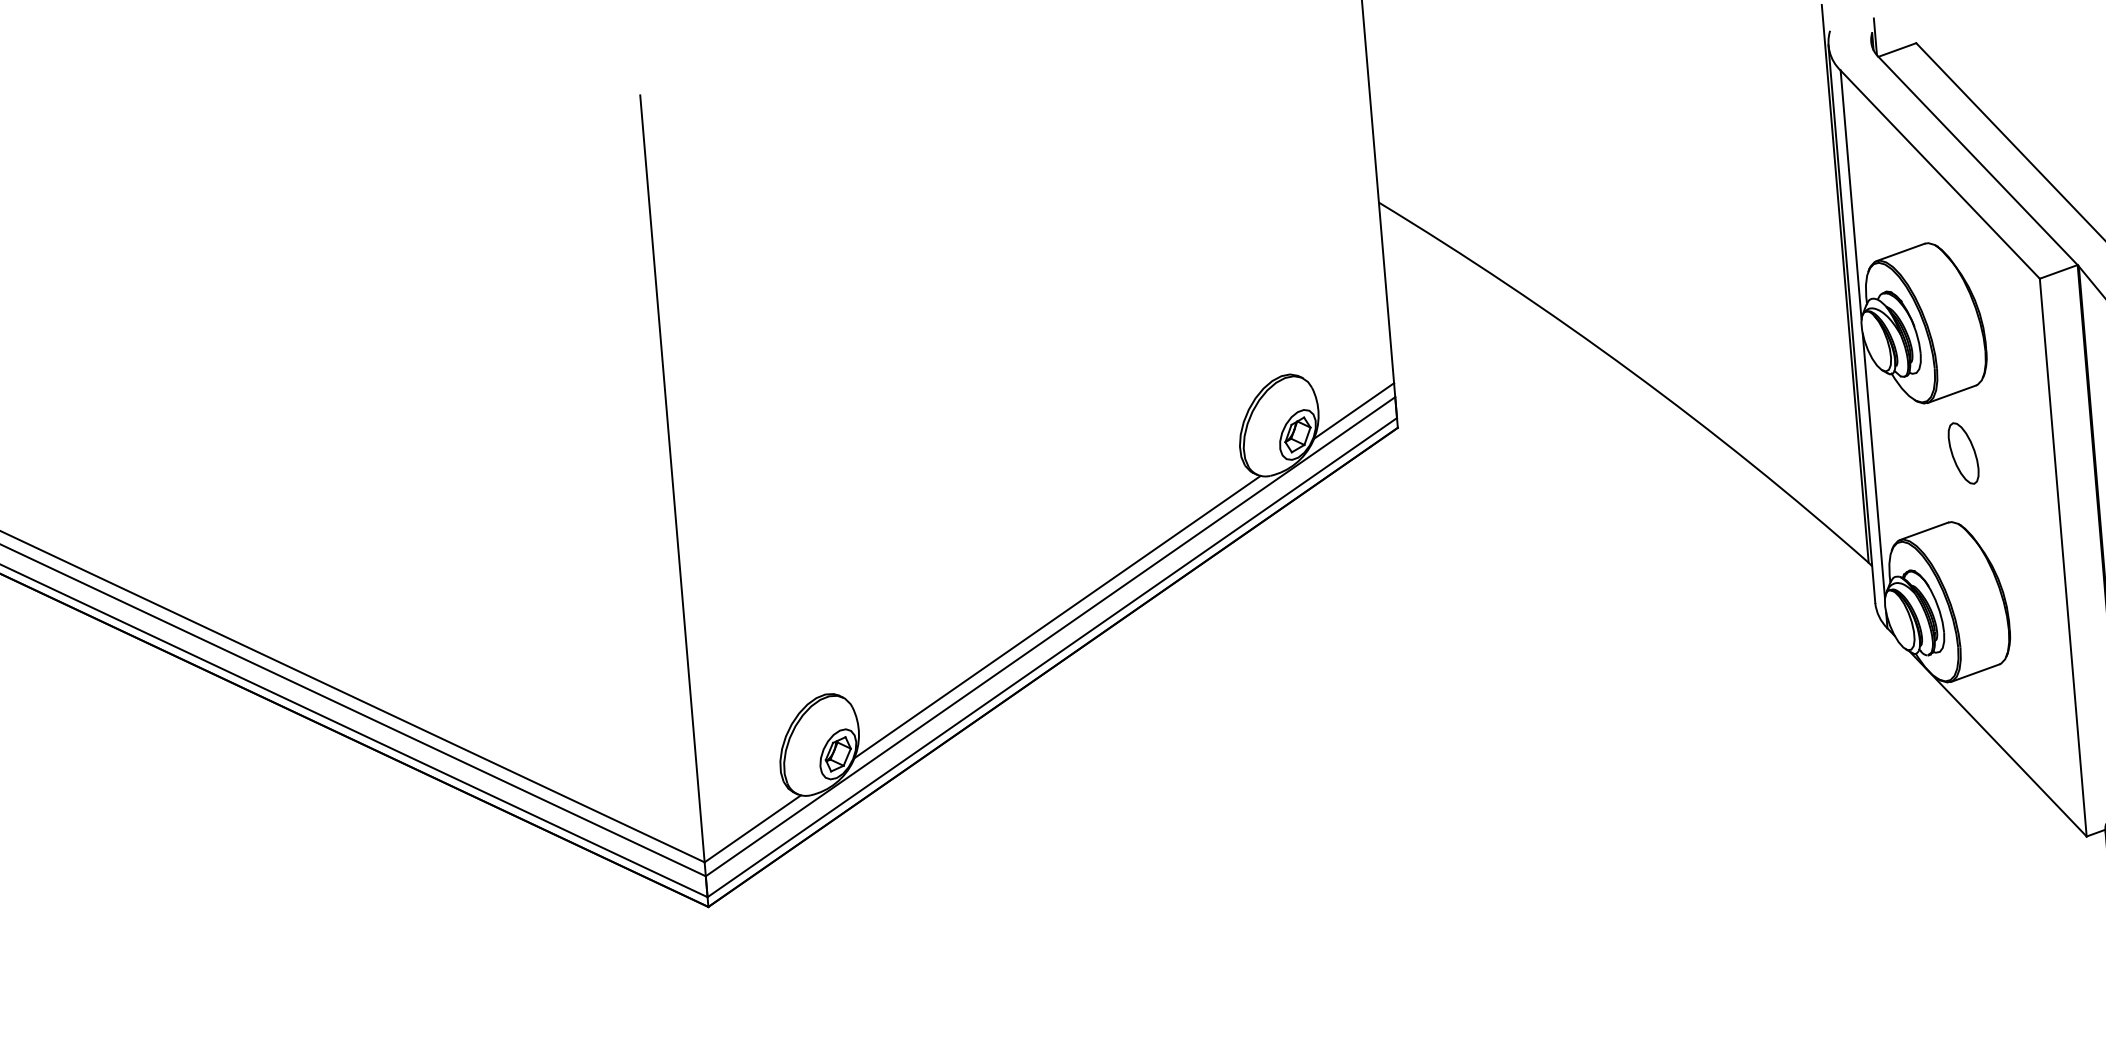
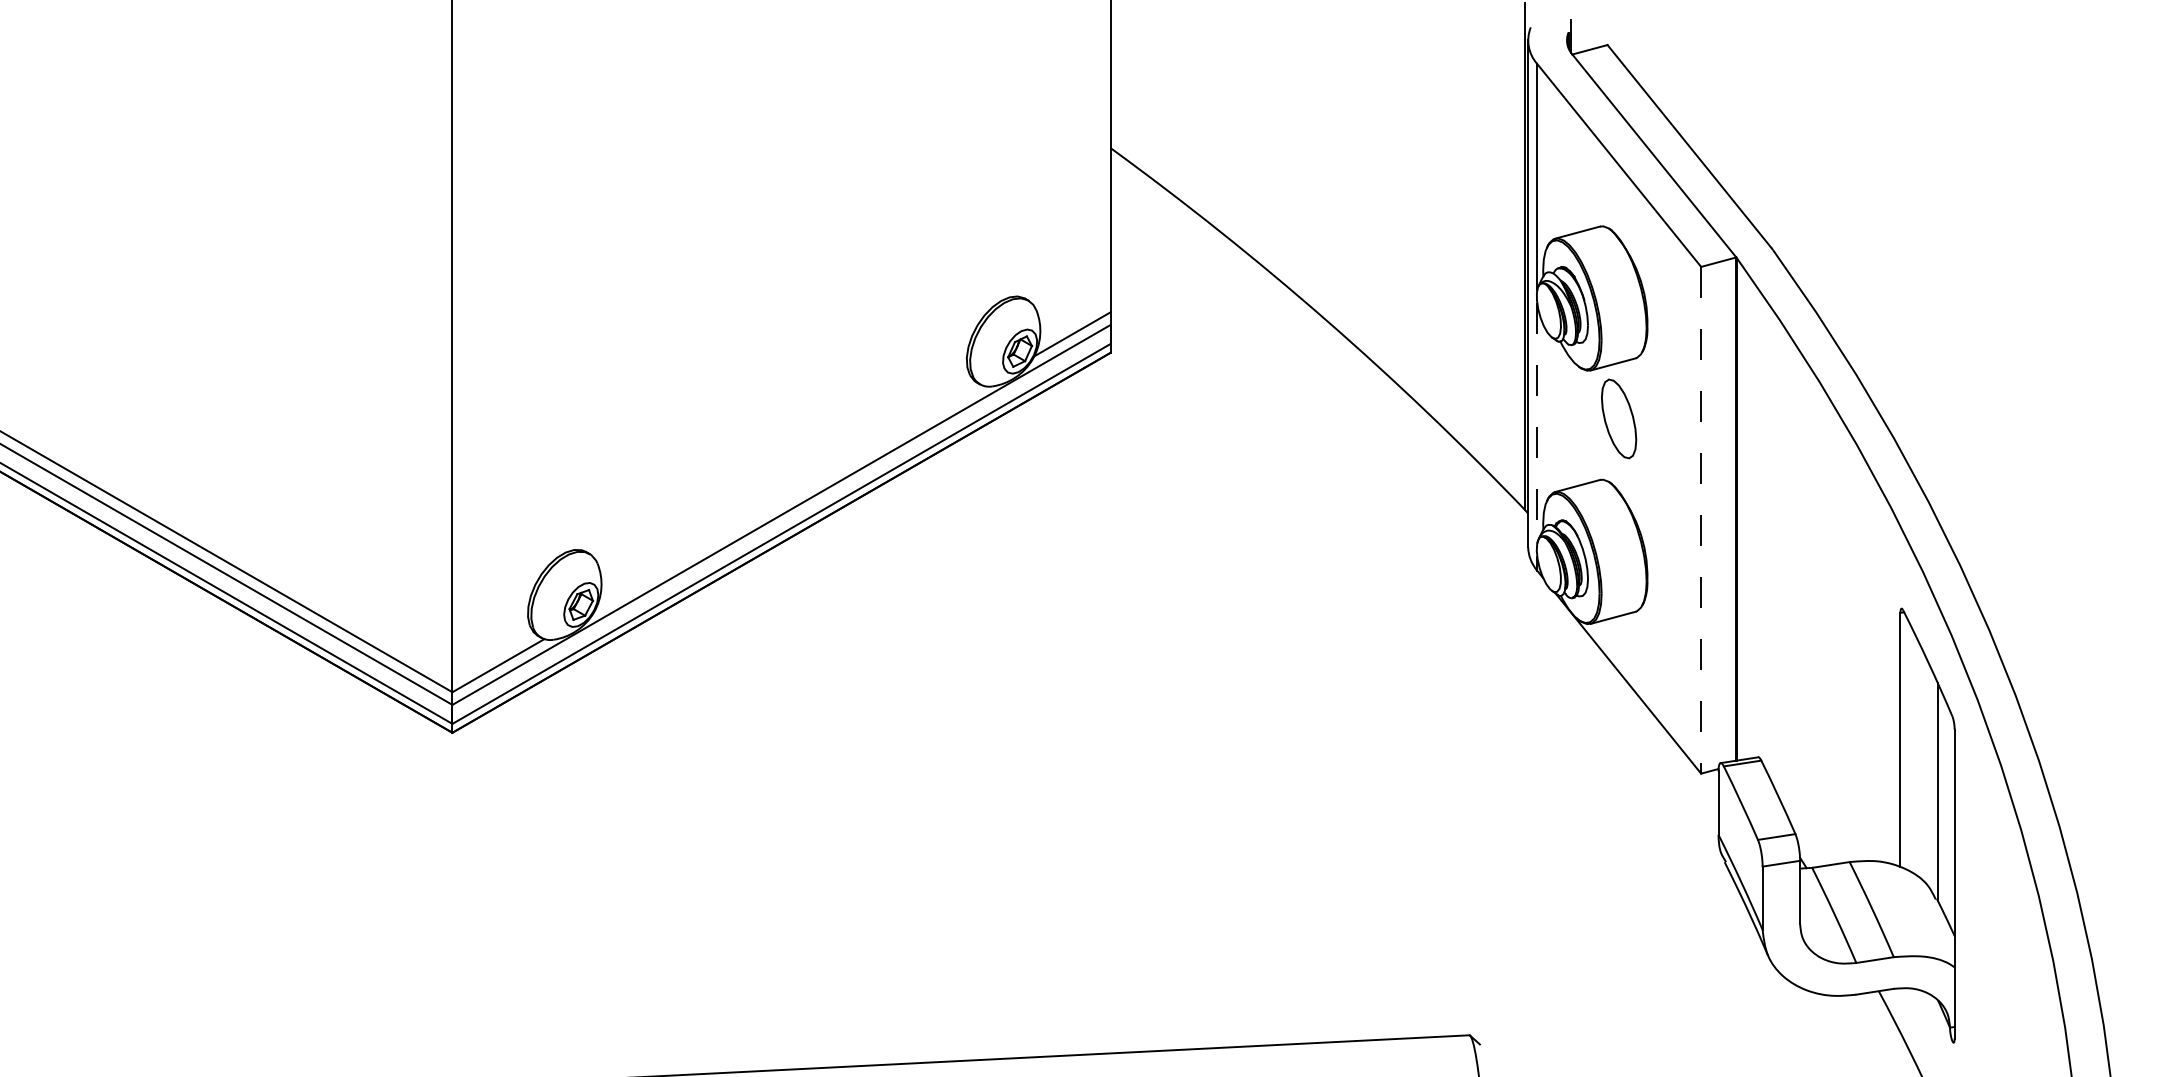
part: (1963, 453) -> (1619, 418), size x1.4
line: (1874, 466) -> (1537, 423), solid -> dashed
line: (2063, 557) -> (1701, 520), solid -> dashed
line: (1057, 616) -> (789, 497), removed

